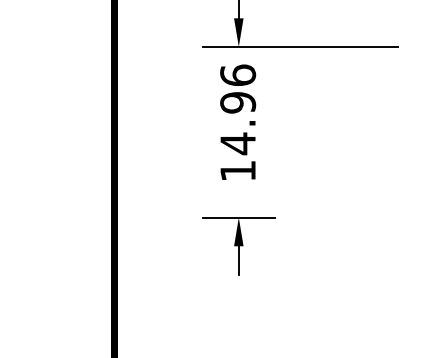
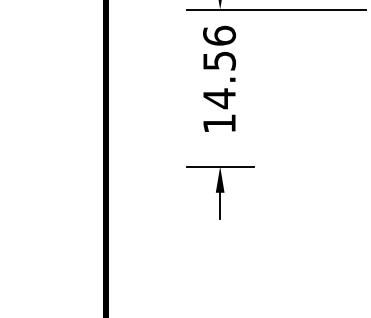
text: (237, 102) -> (218, 60), 14.96 -> 14.56

